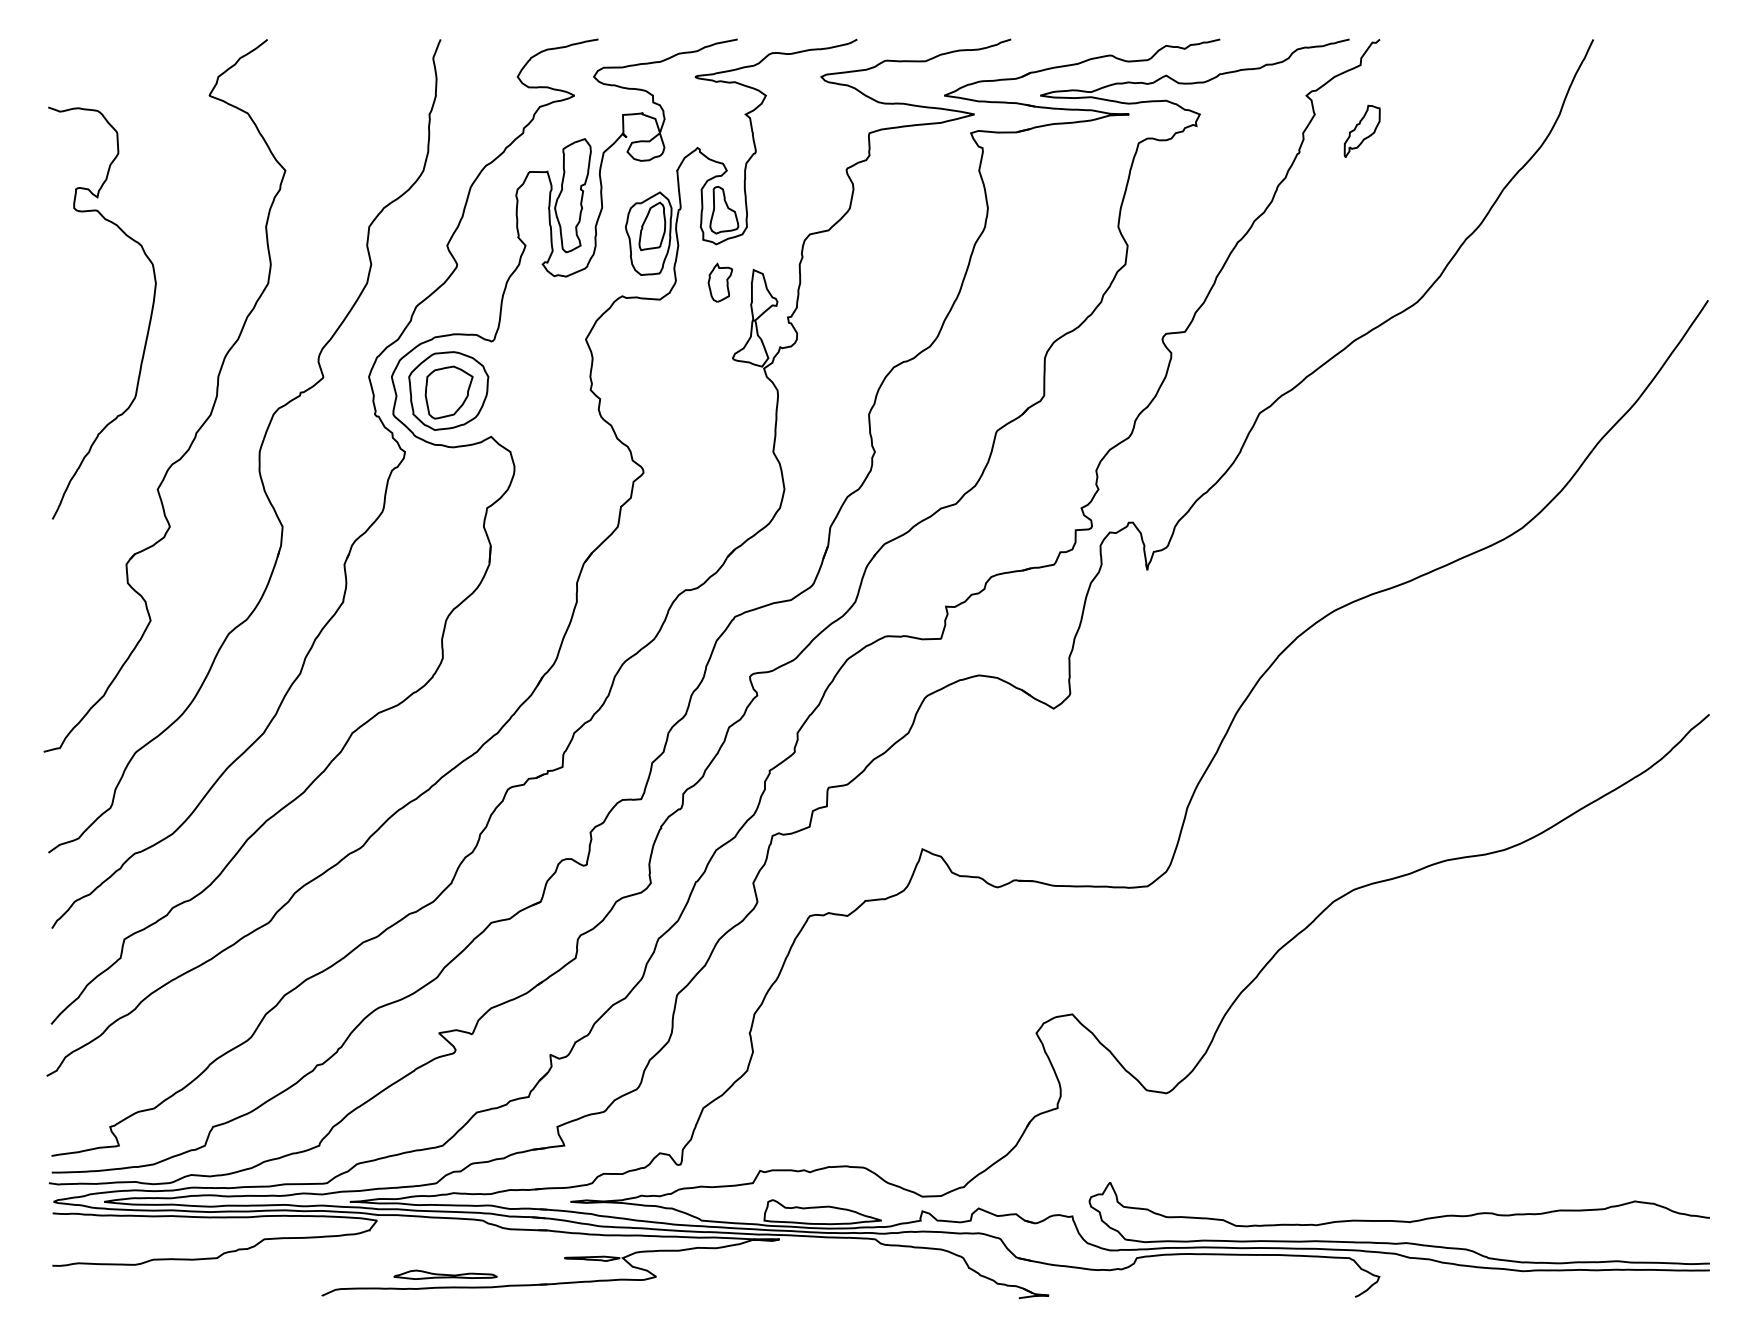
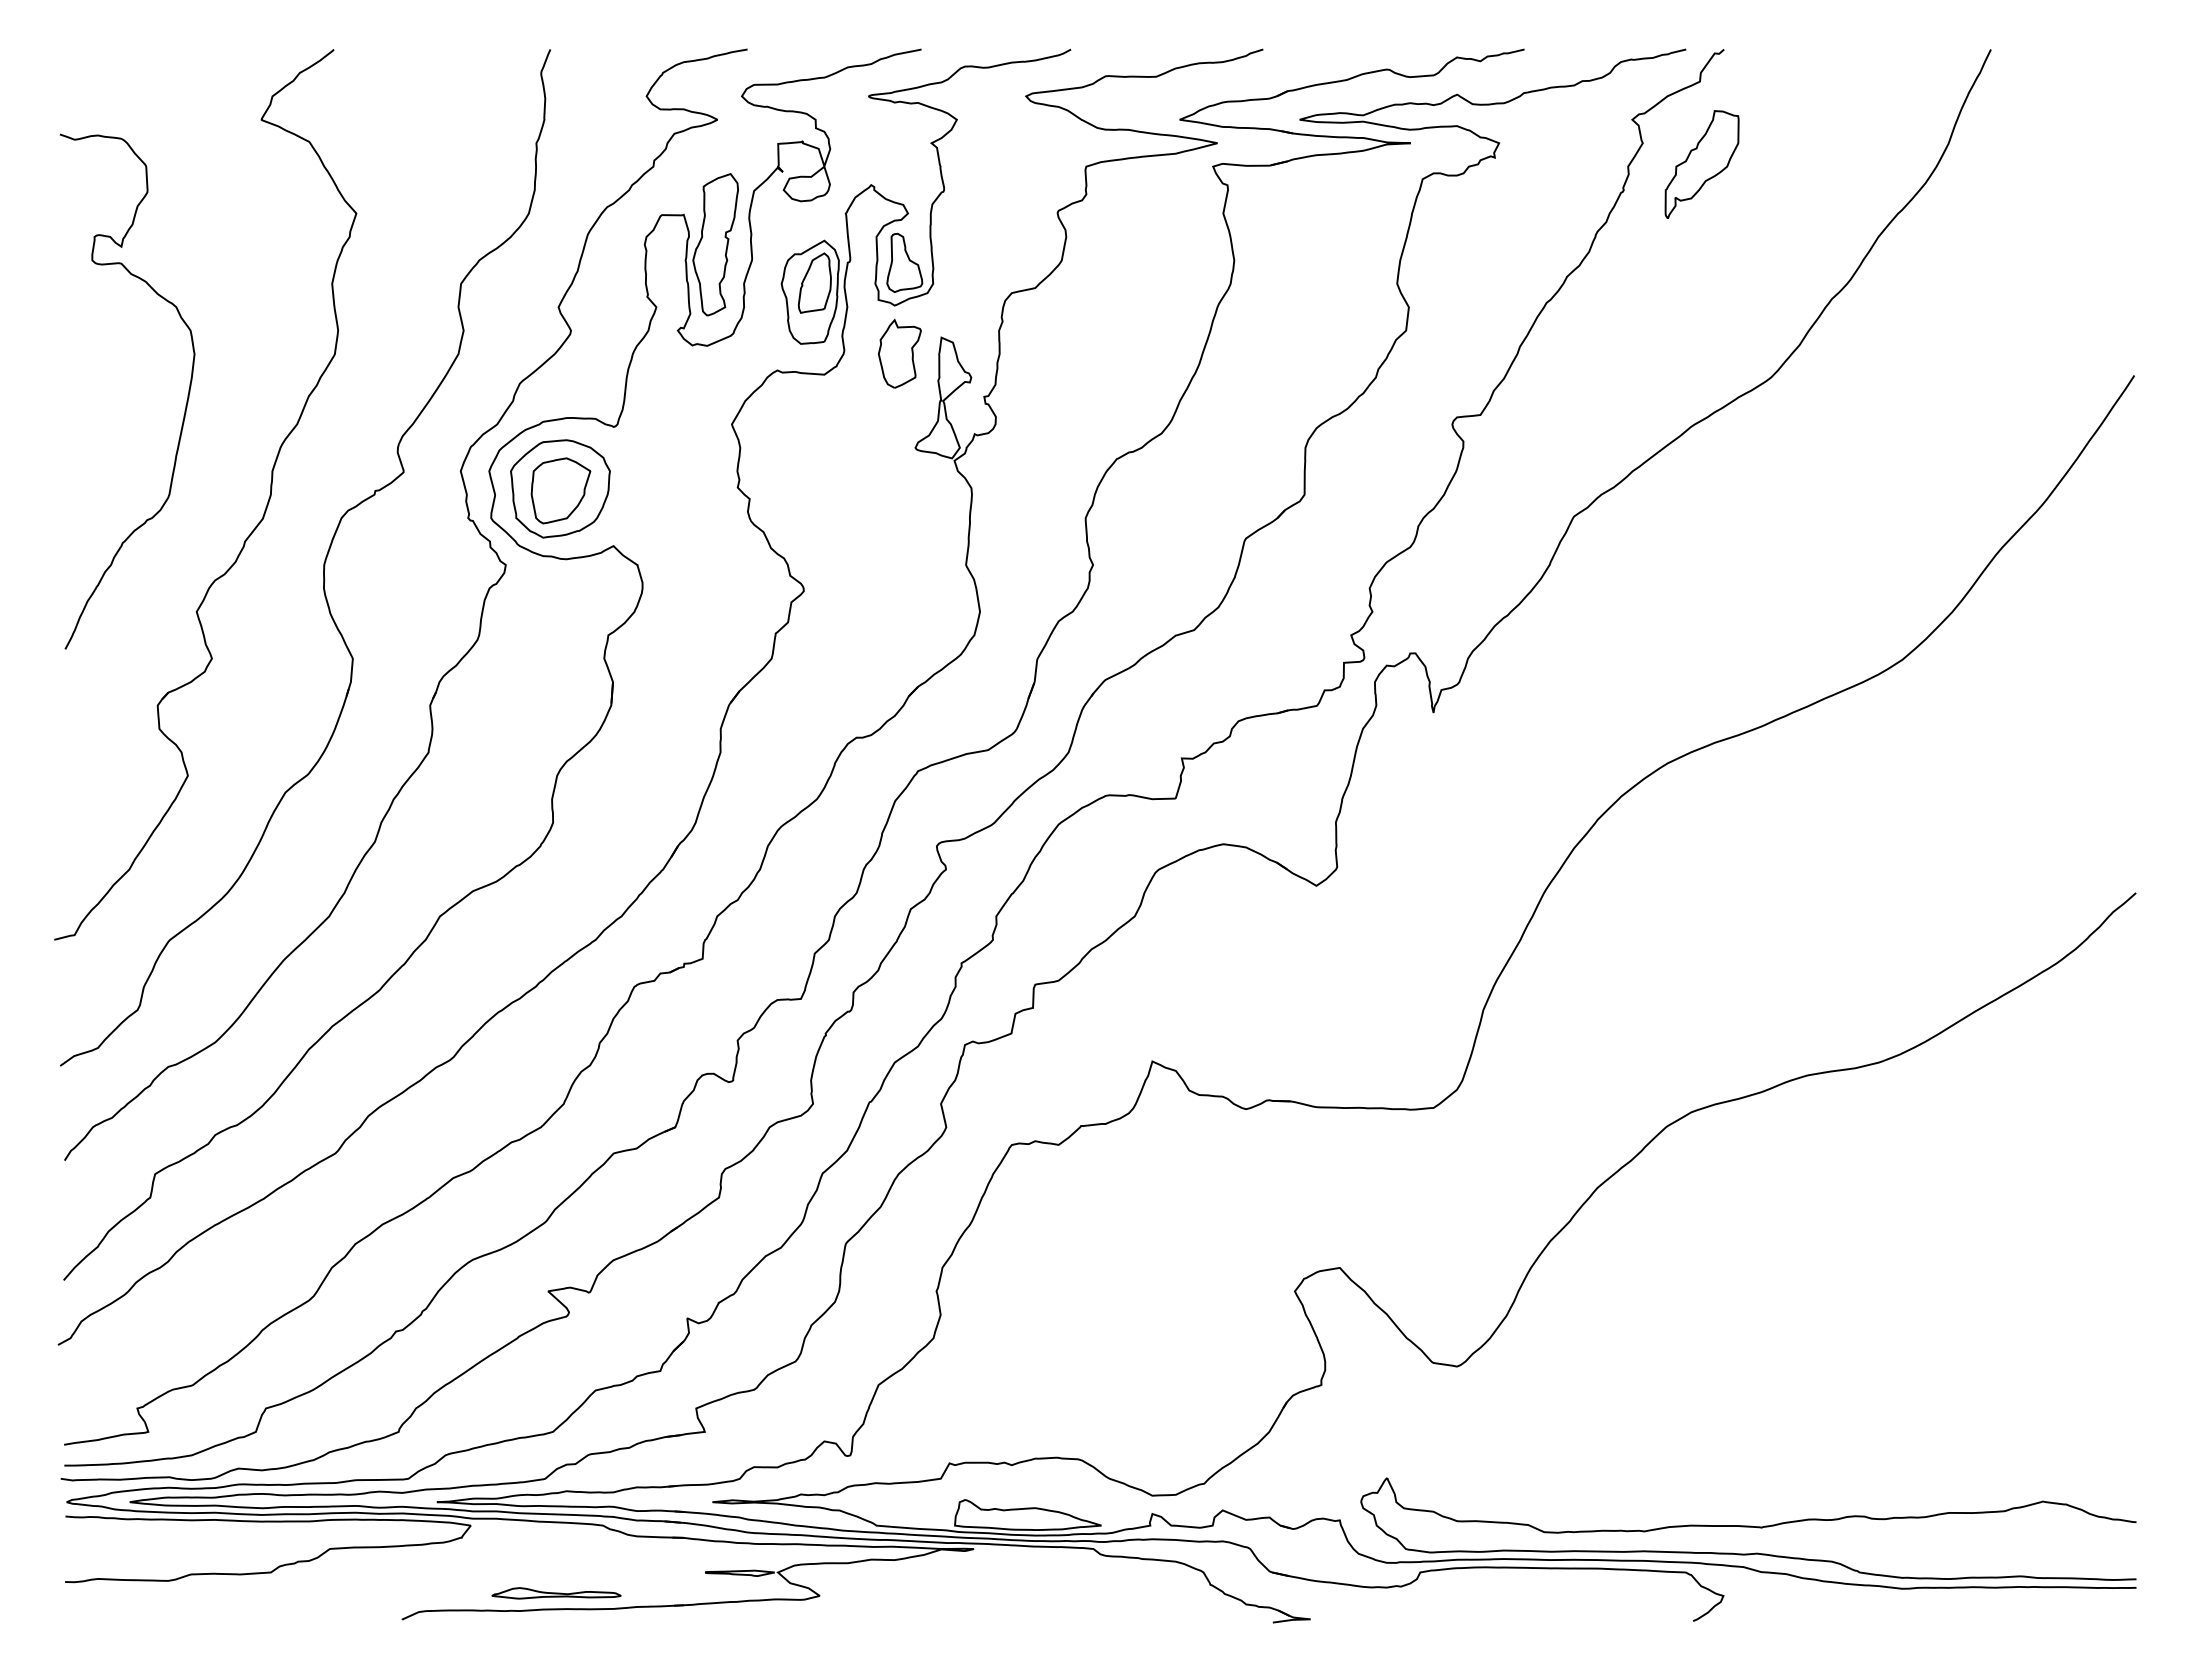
part: (1361, 131) -> (1701, 164), size x1.67
part: (720, 282) -> (899, 353), size x1.43

